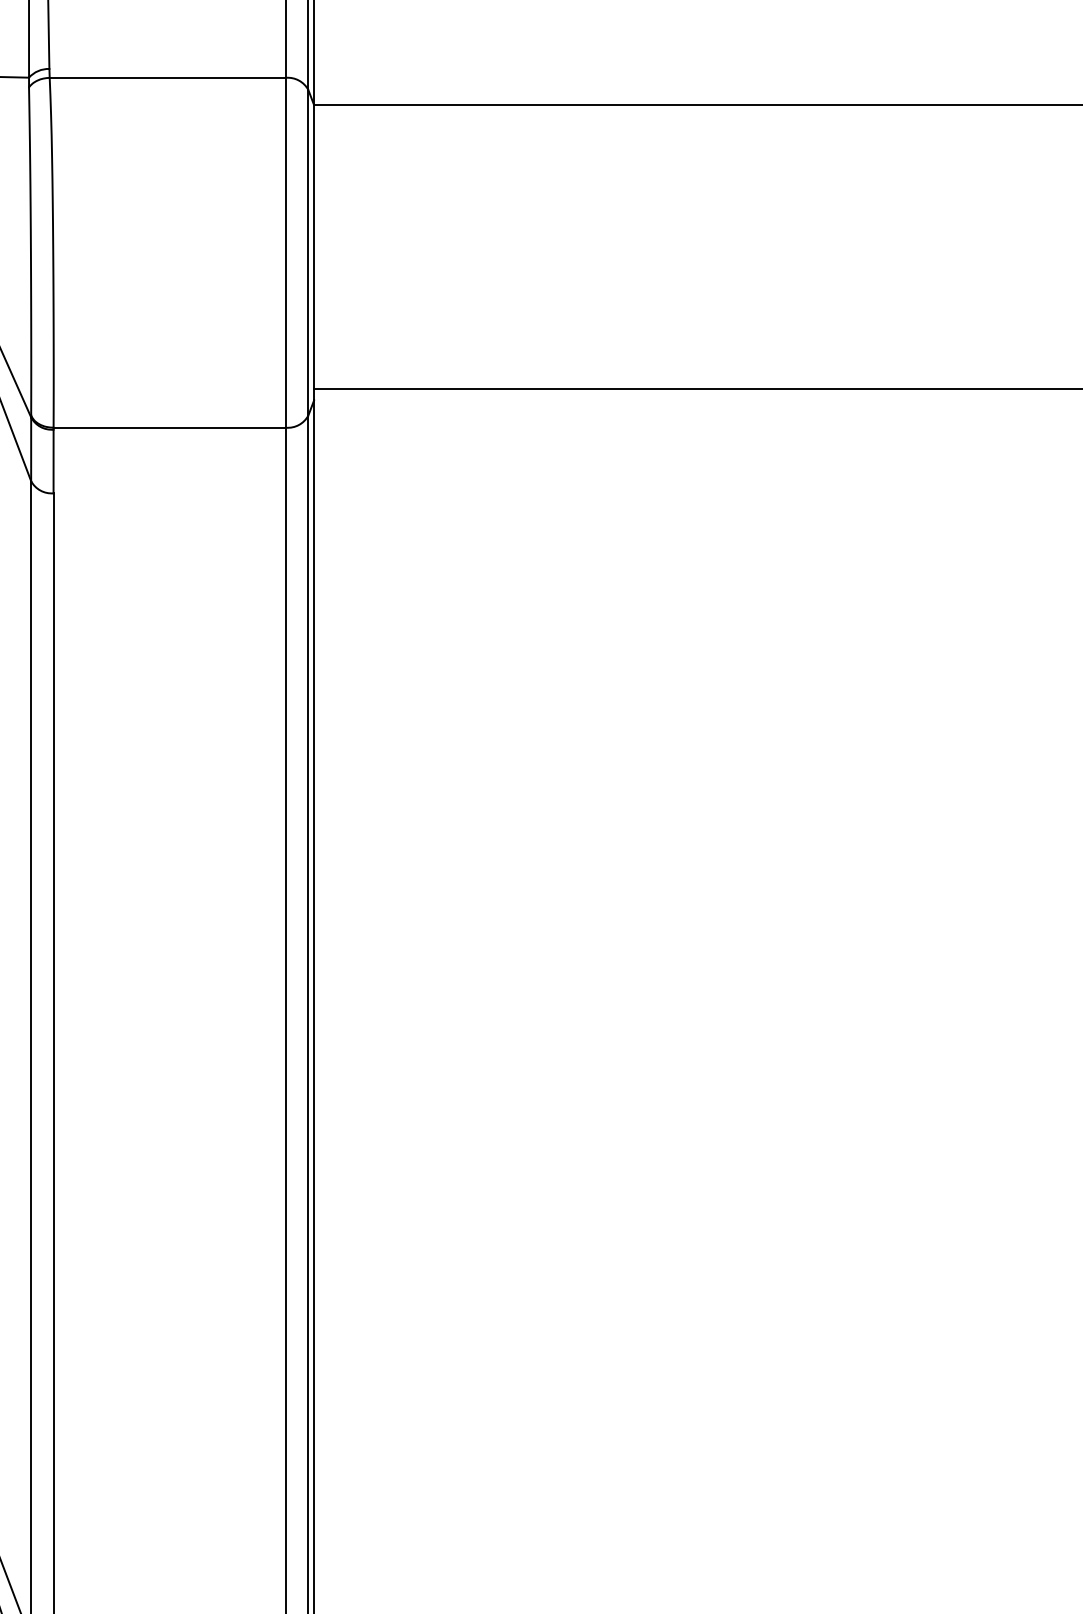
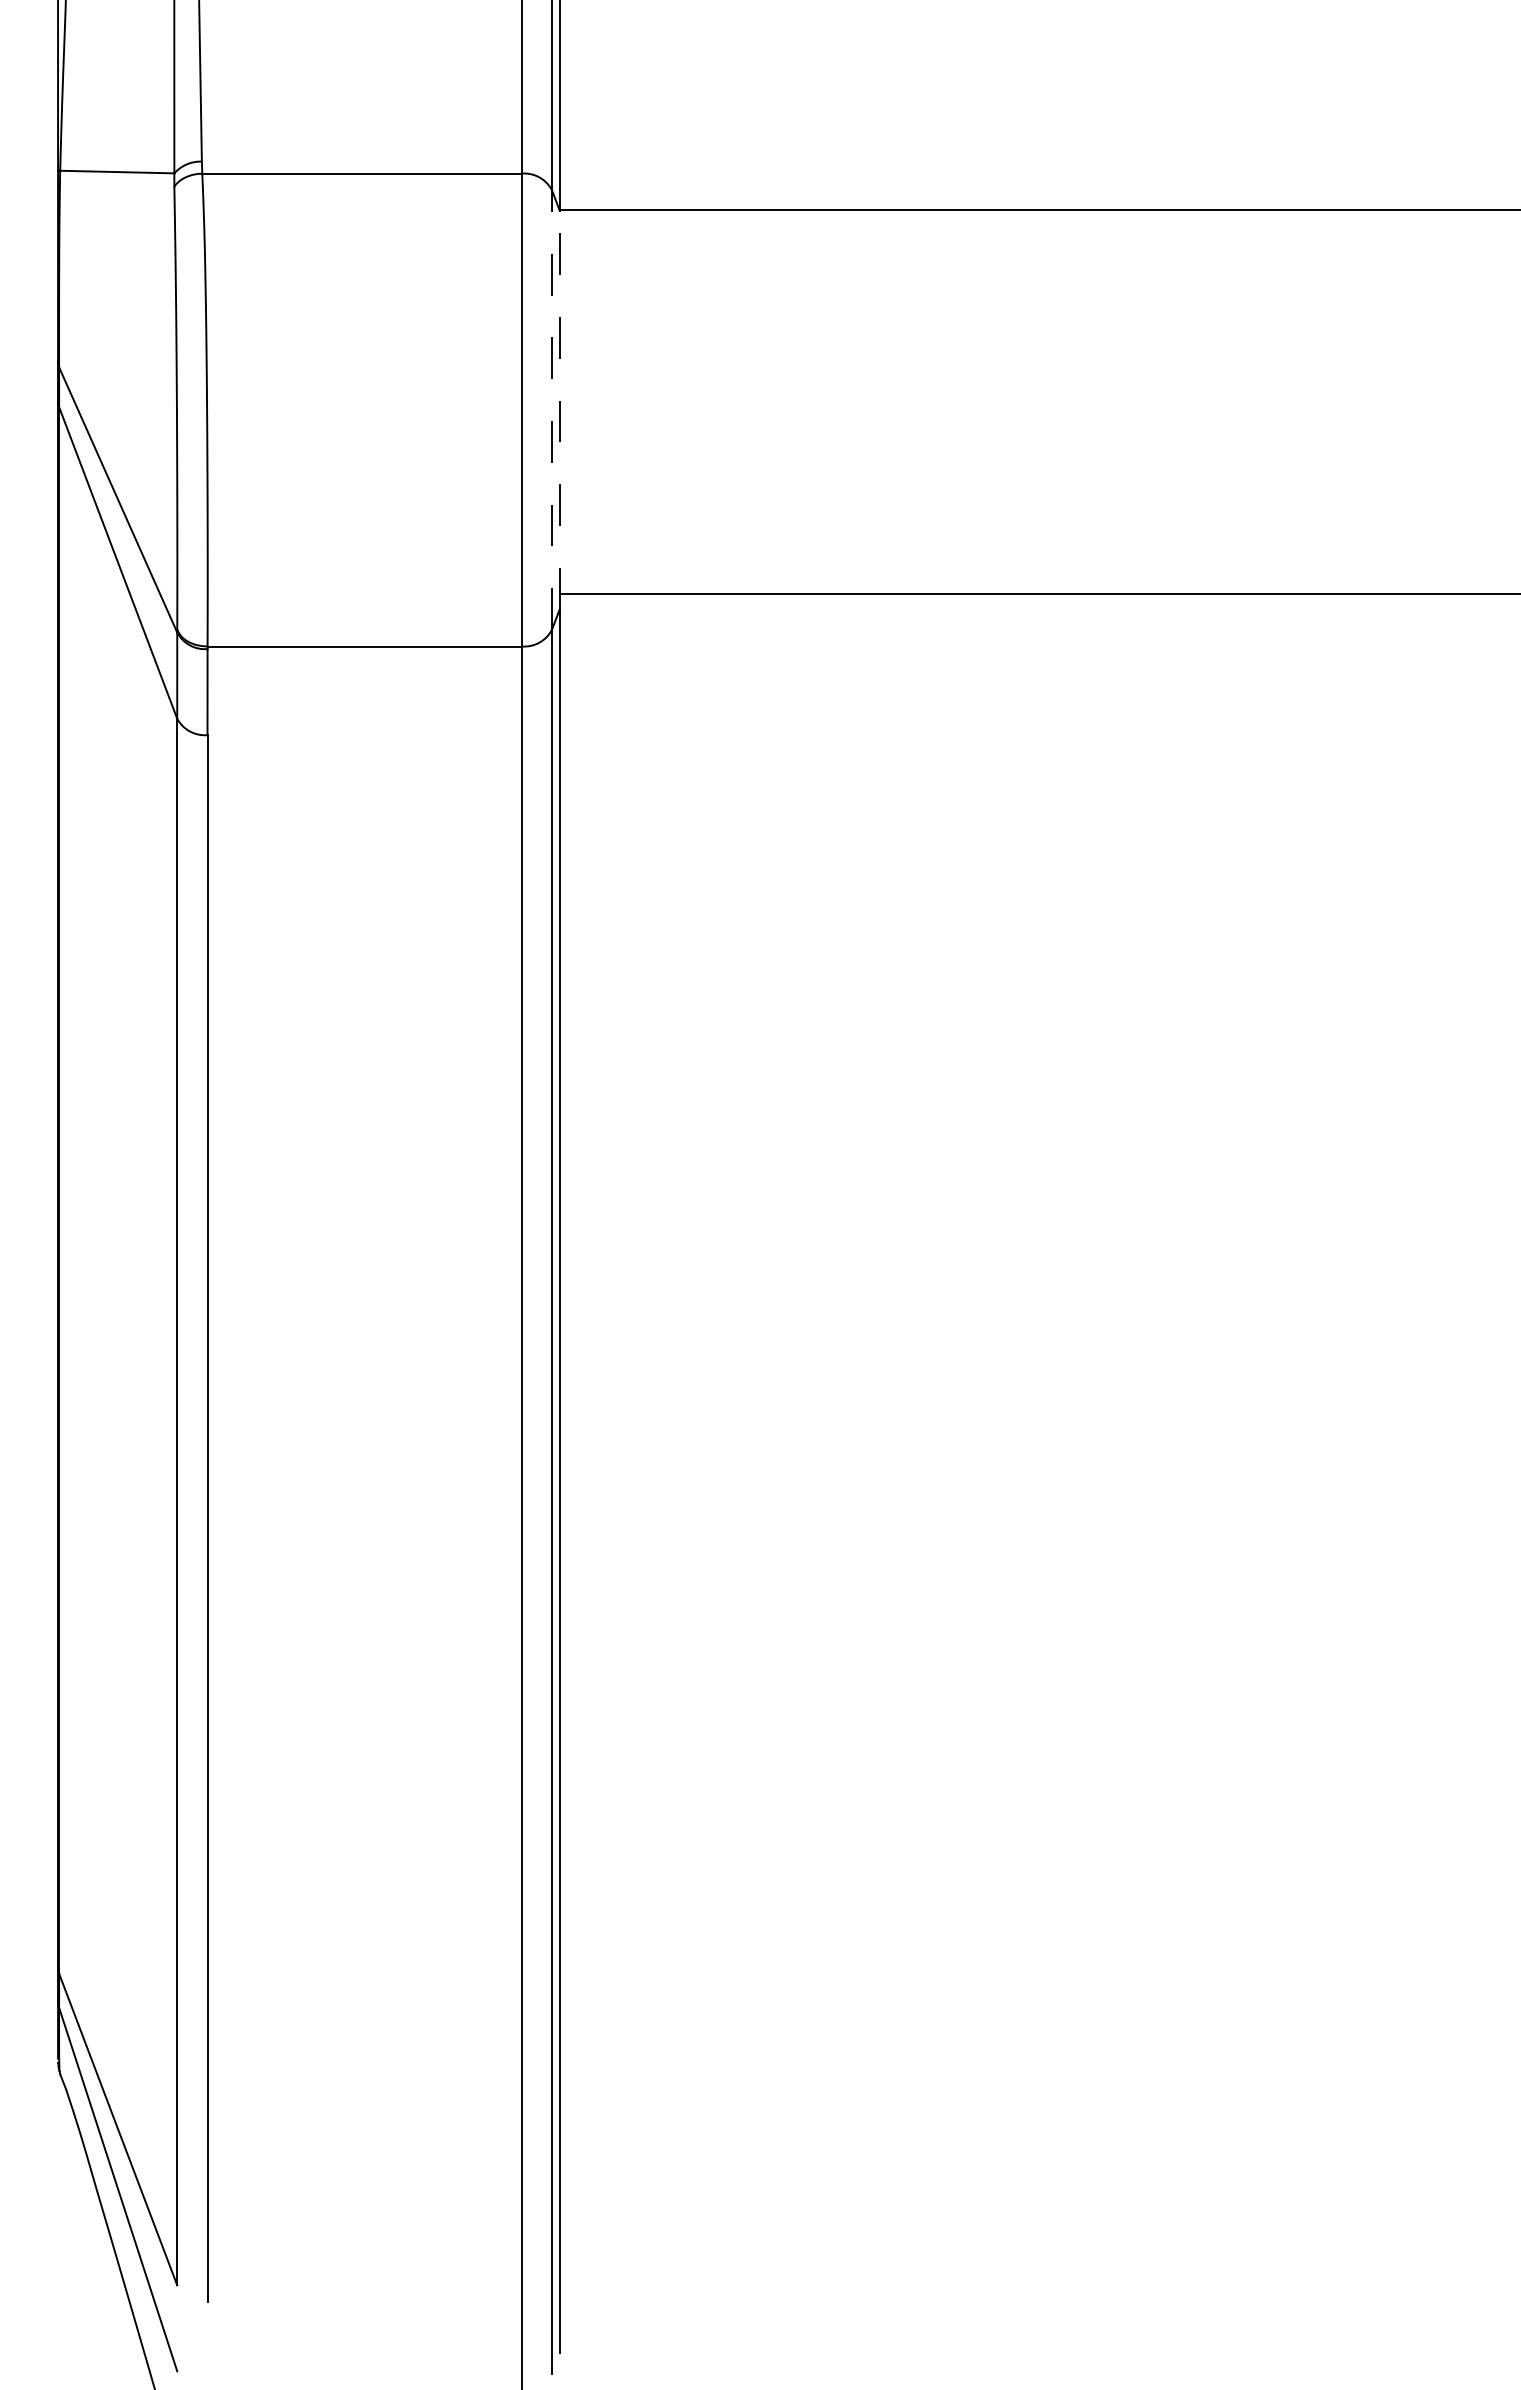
line: (308, 252) -> (551, 409), solid -> dashed
line: (314, 253) -> (559, 410), solid -> dashed

